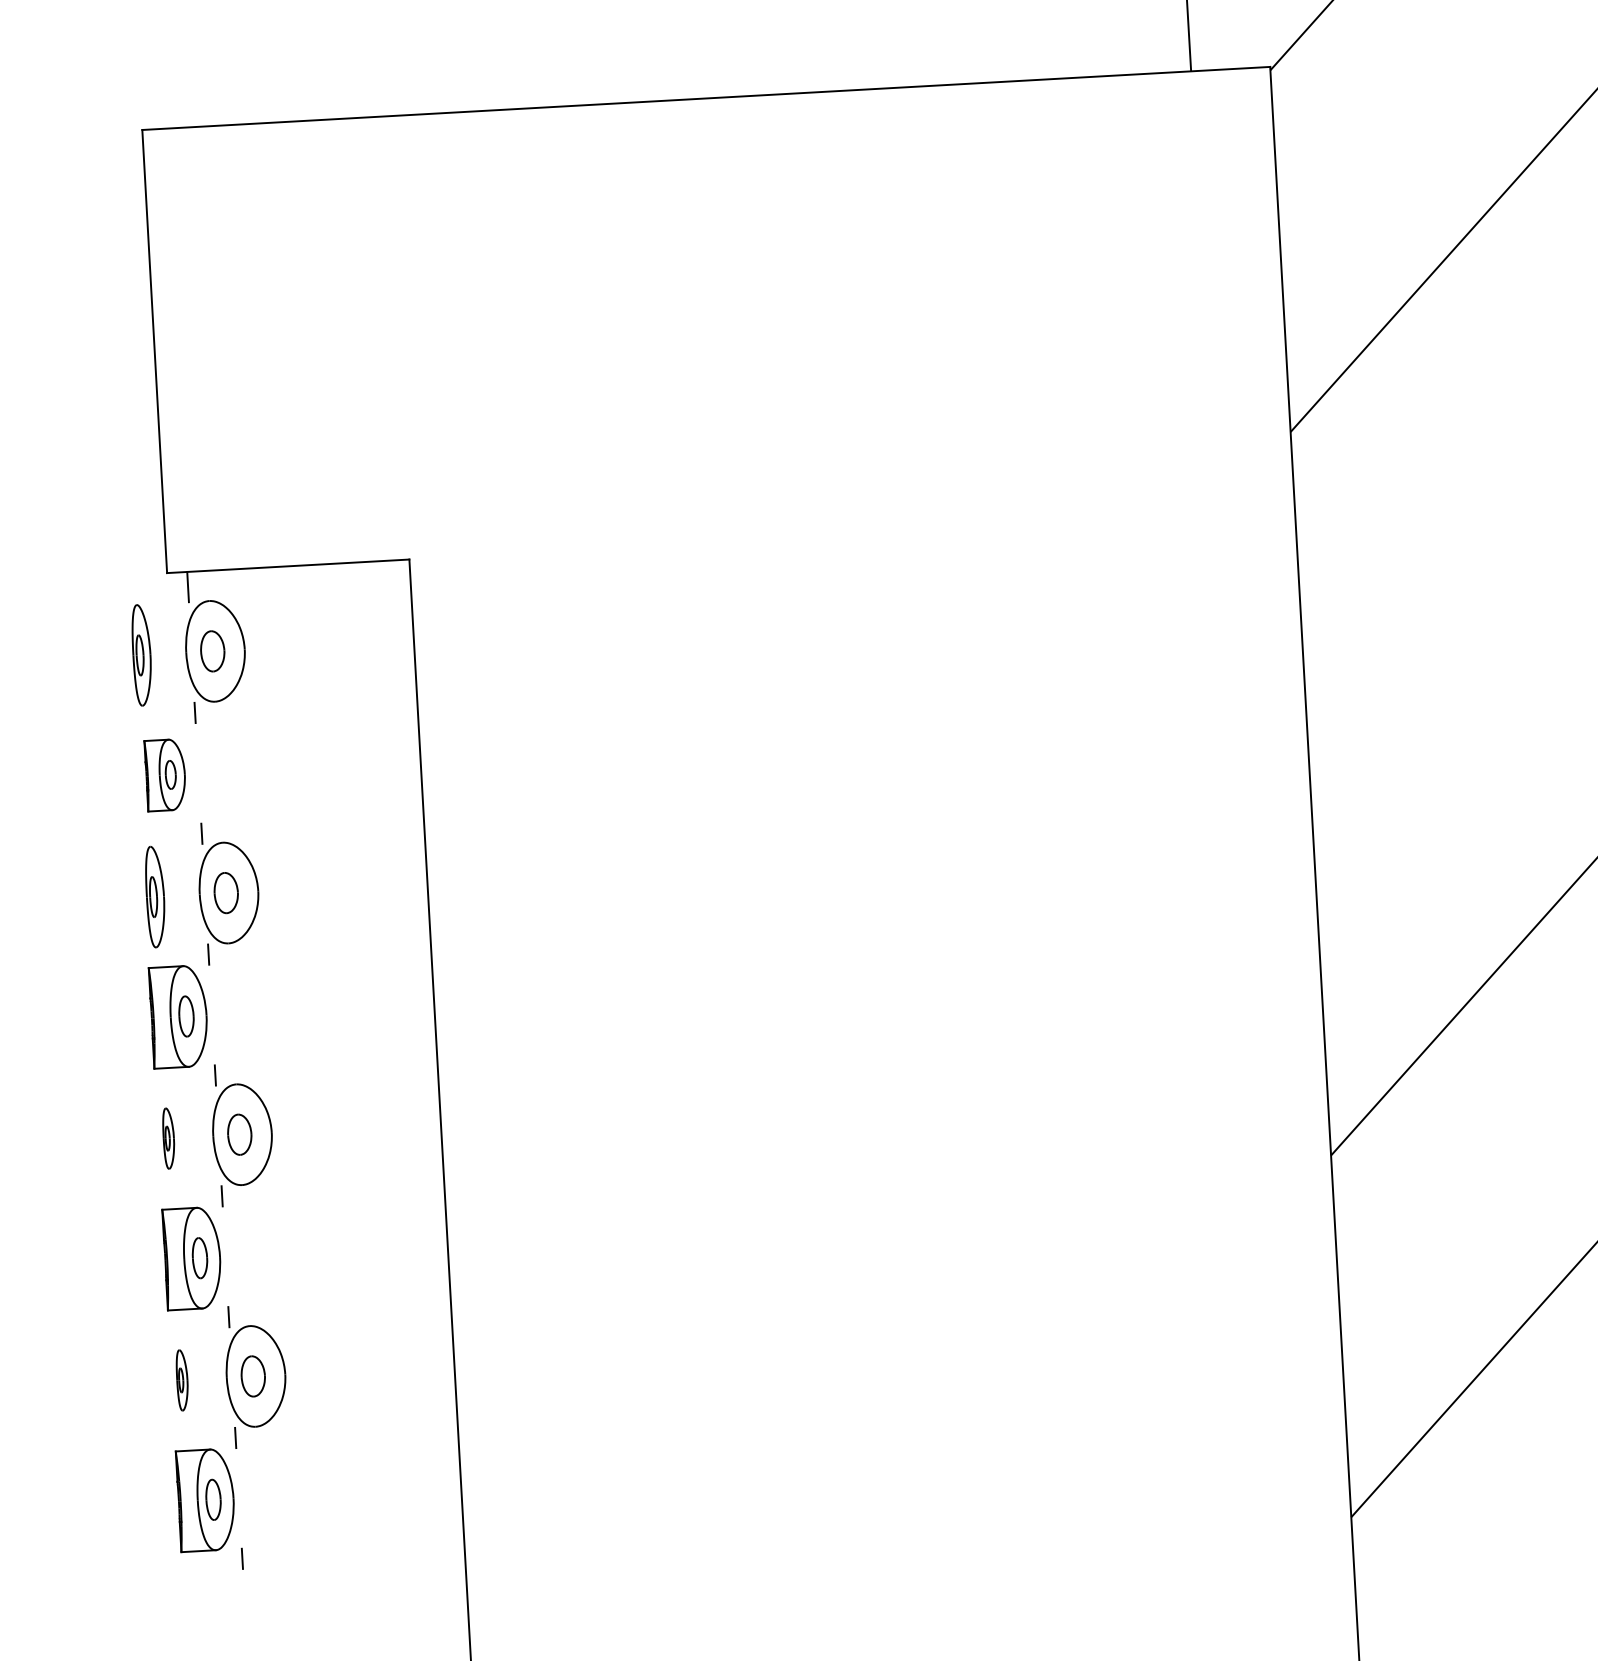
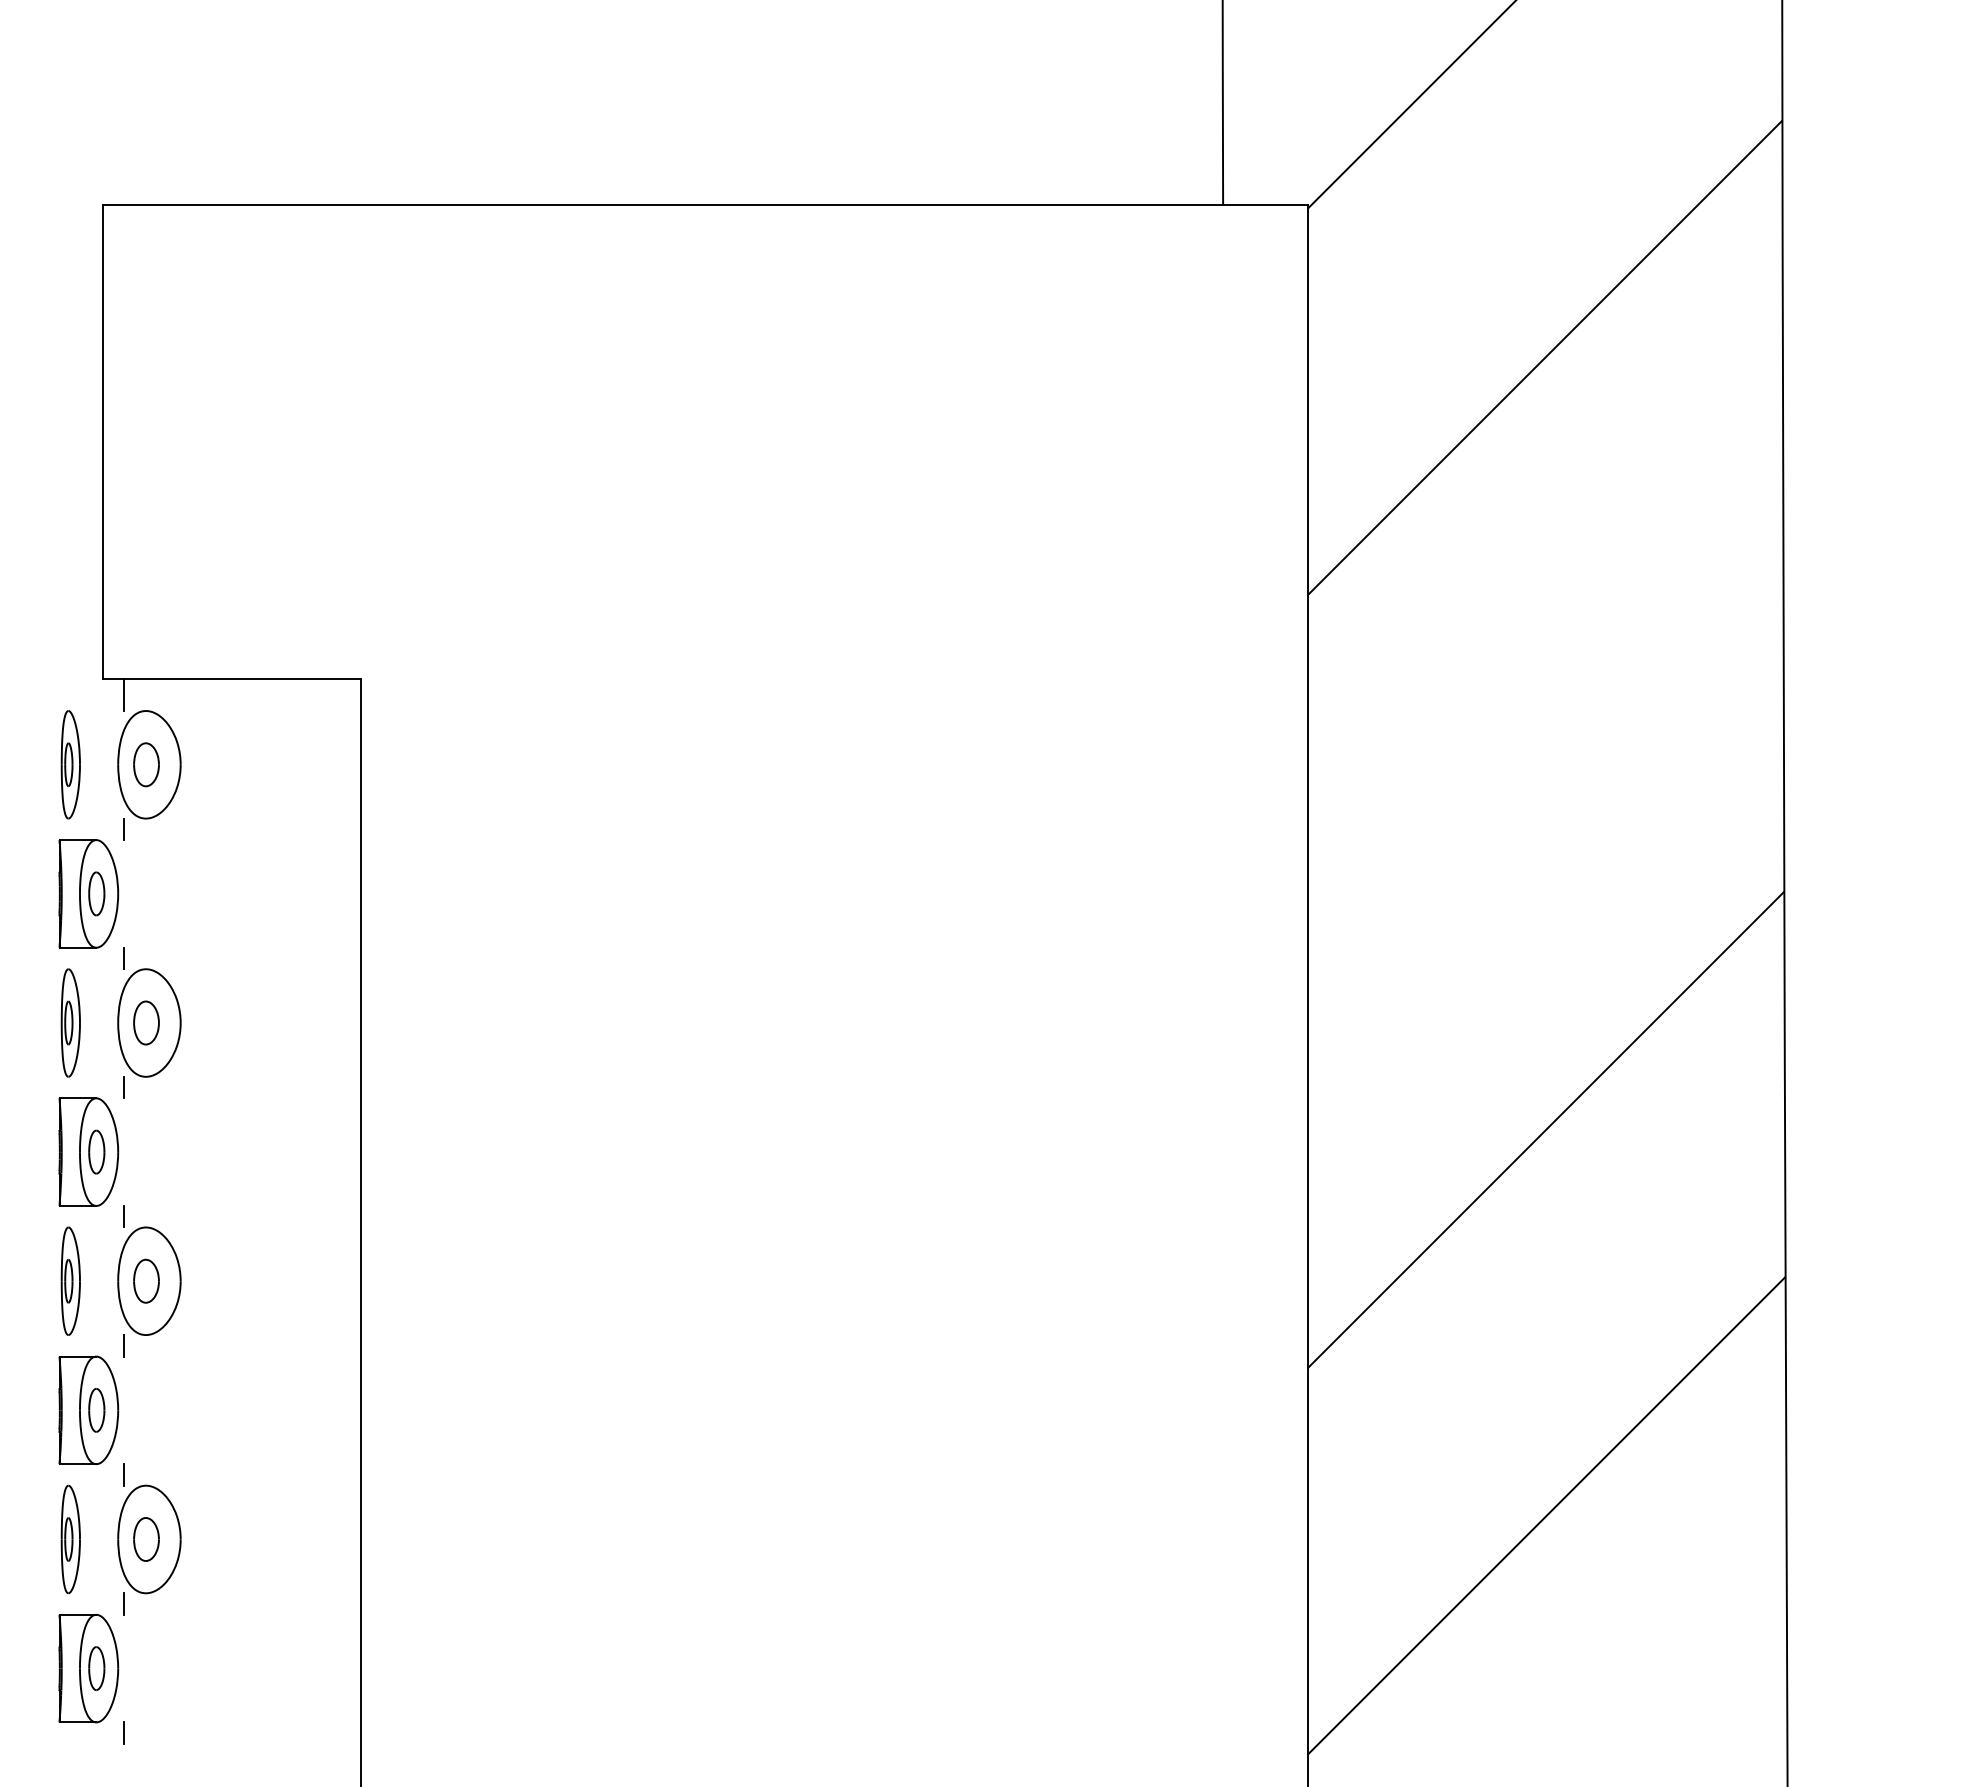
part: (165, 774) -> (88, 893), size x1.43
part: (168, 1137) -> (70, 1280), size x1.67
part: (182, 1380) -> (70, 1539), size x1.67

